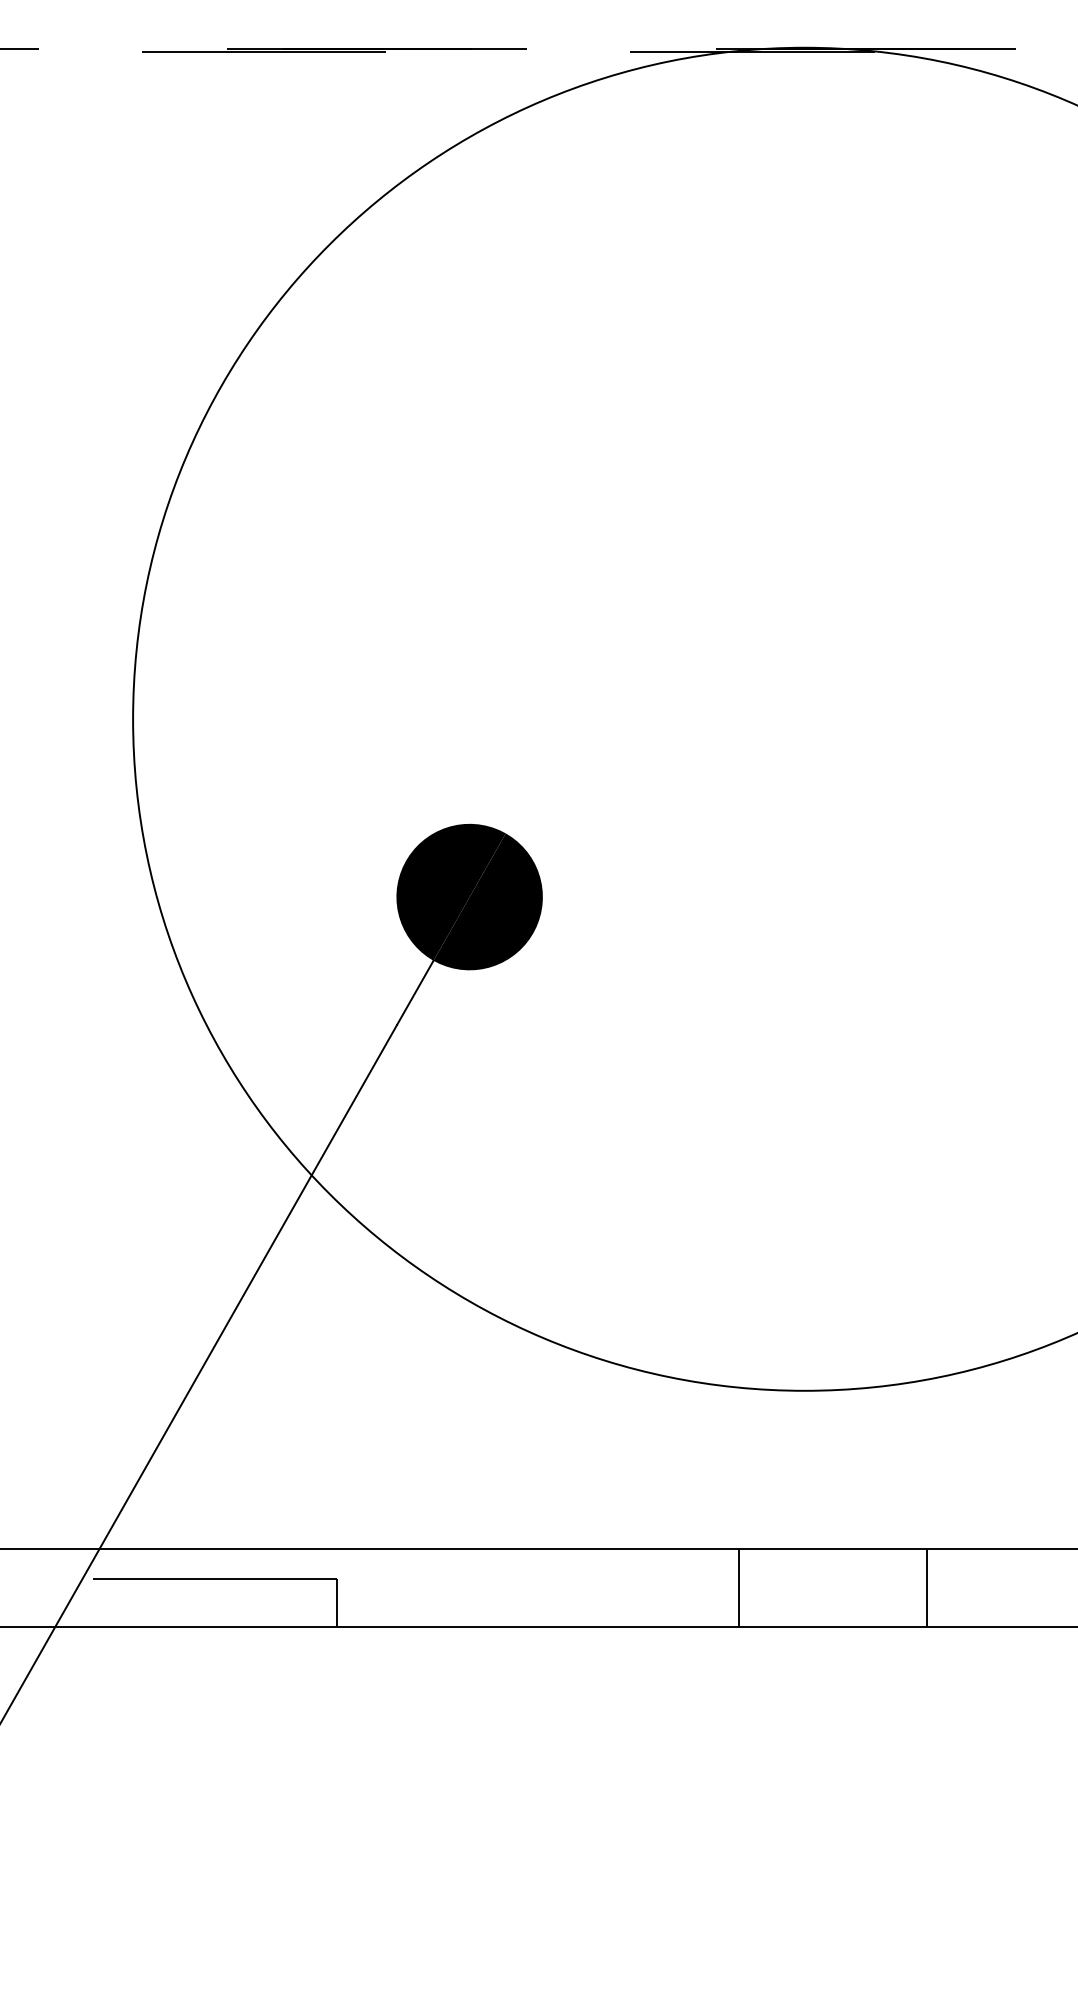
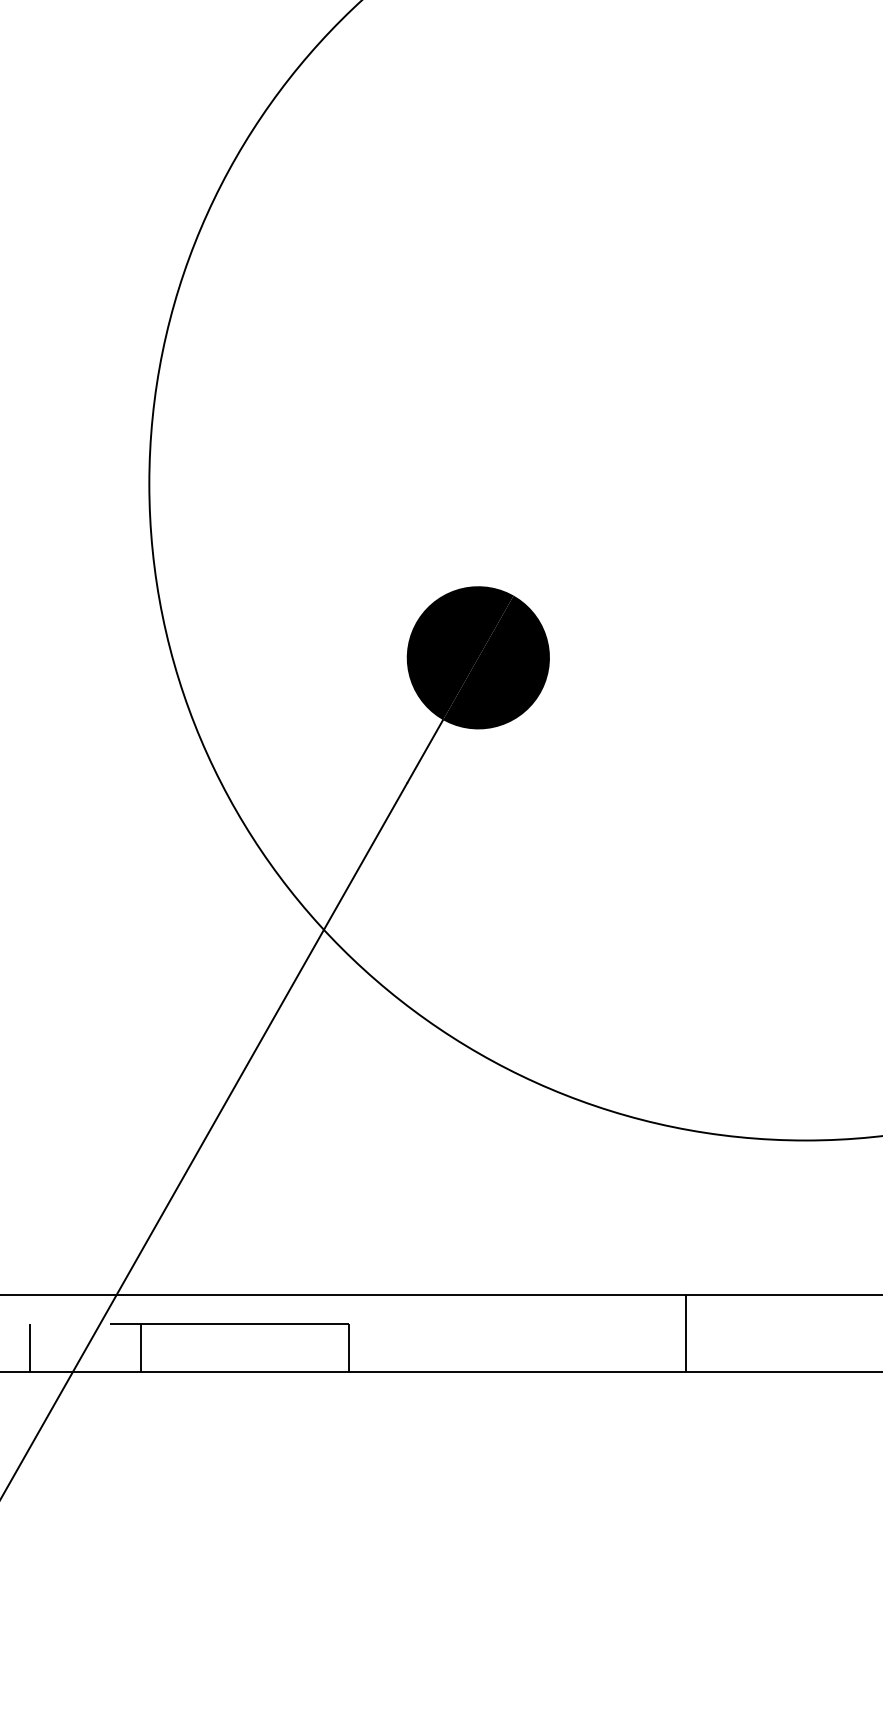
line: (738, 1588) -> (686, 1333), moved
line: (11, 1602) -> (30, 1347), added
line: (124, 1602) -> (140, 1347), added

